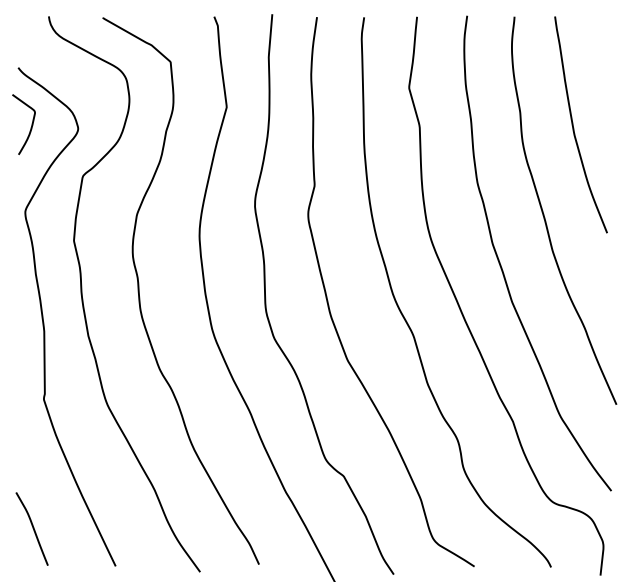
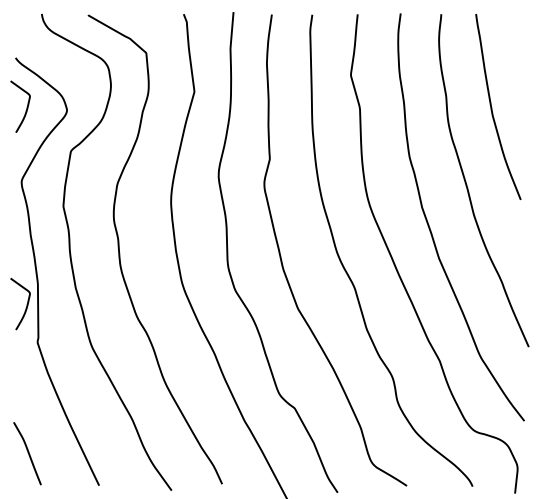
curve: (30, 357) -> (26, 306), added

